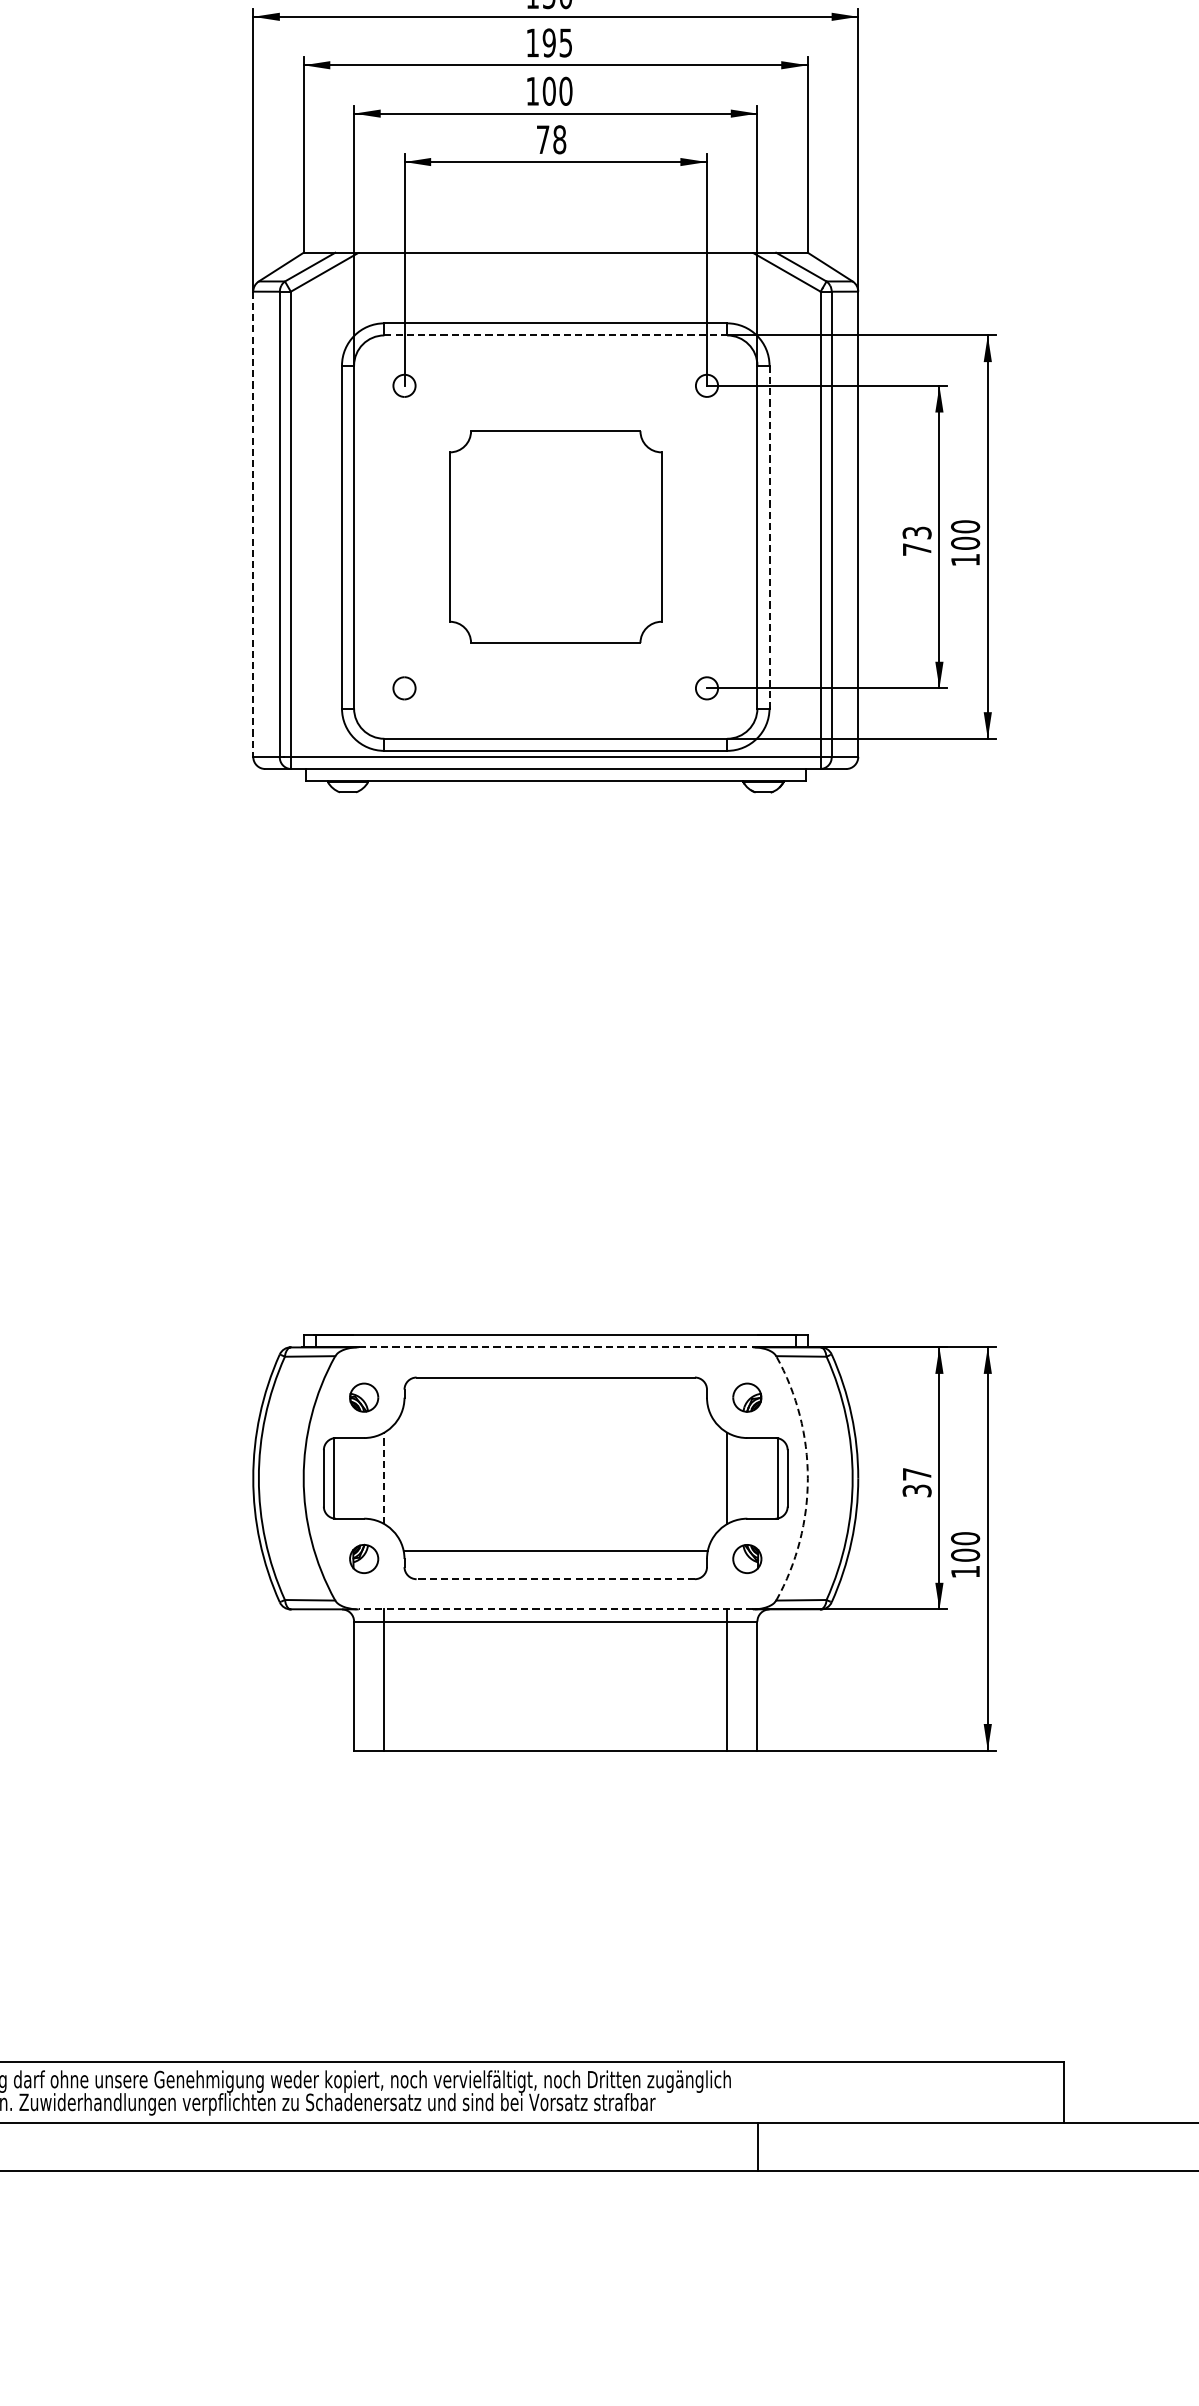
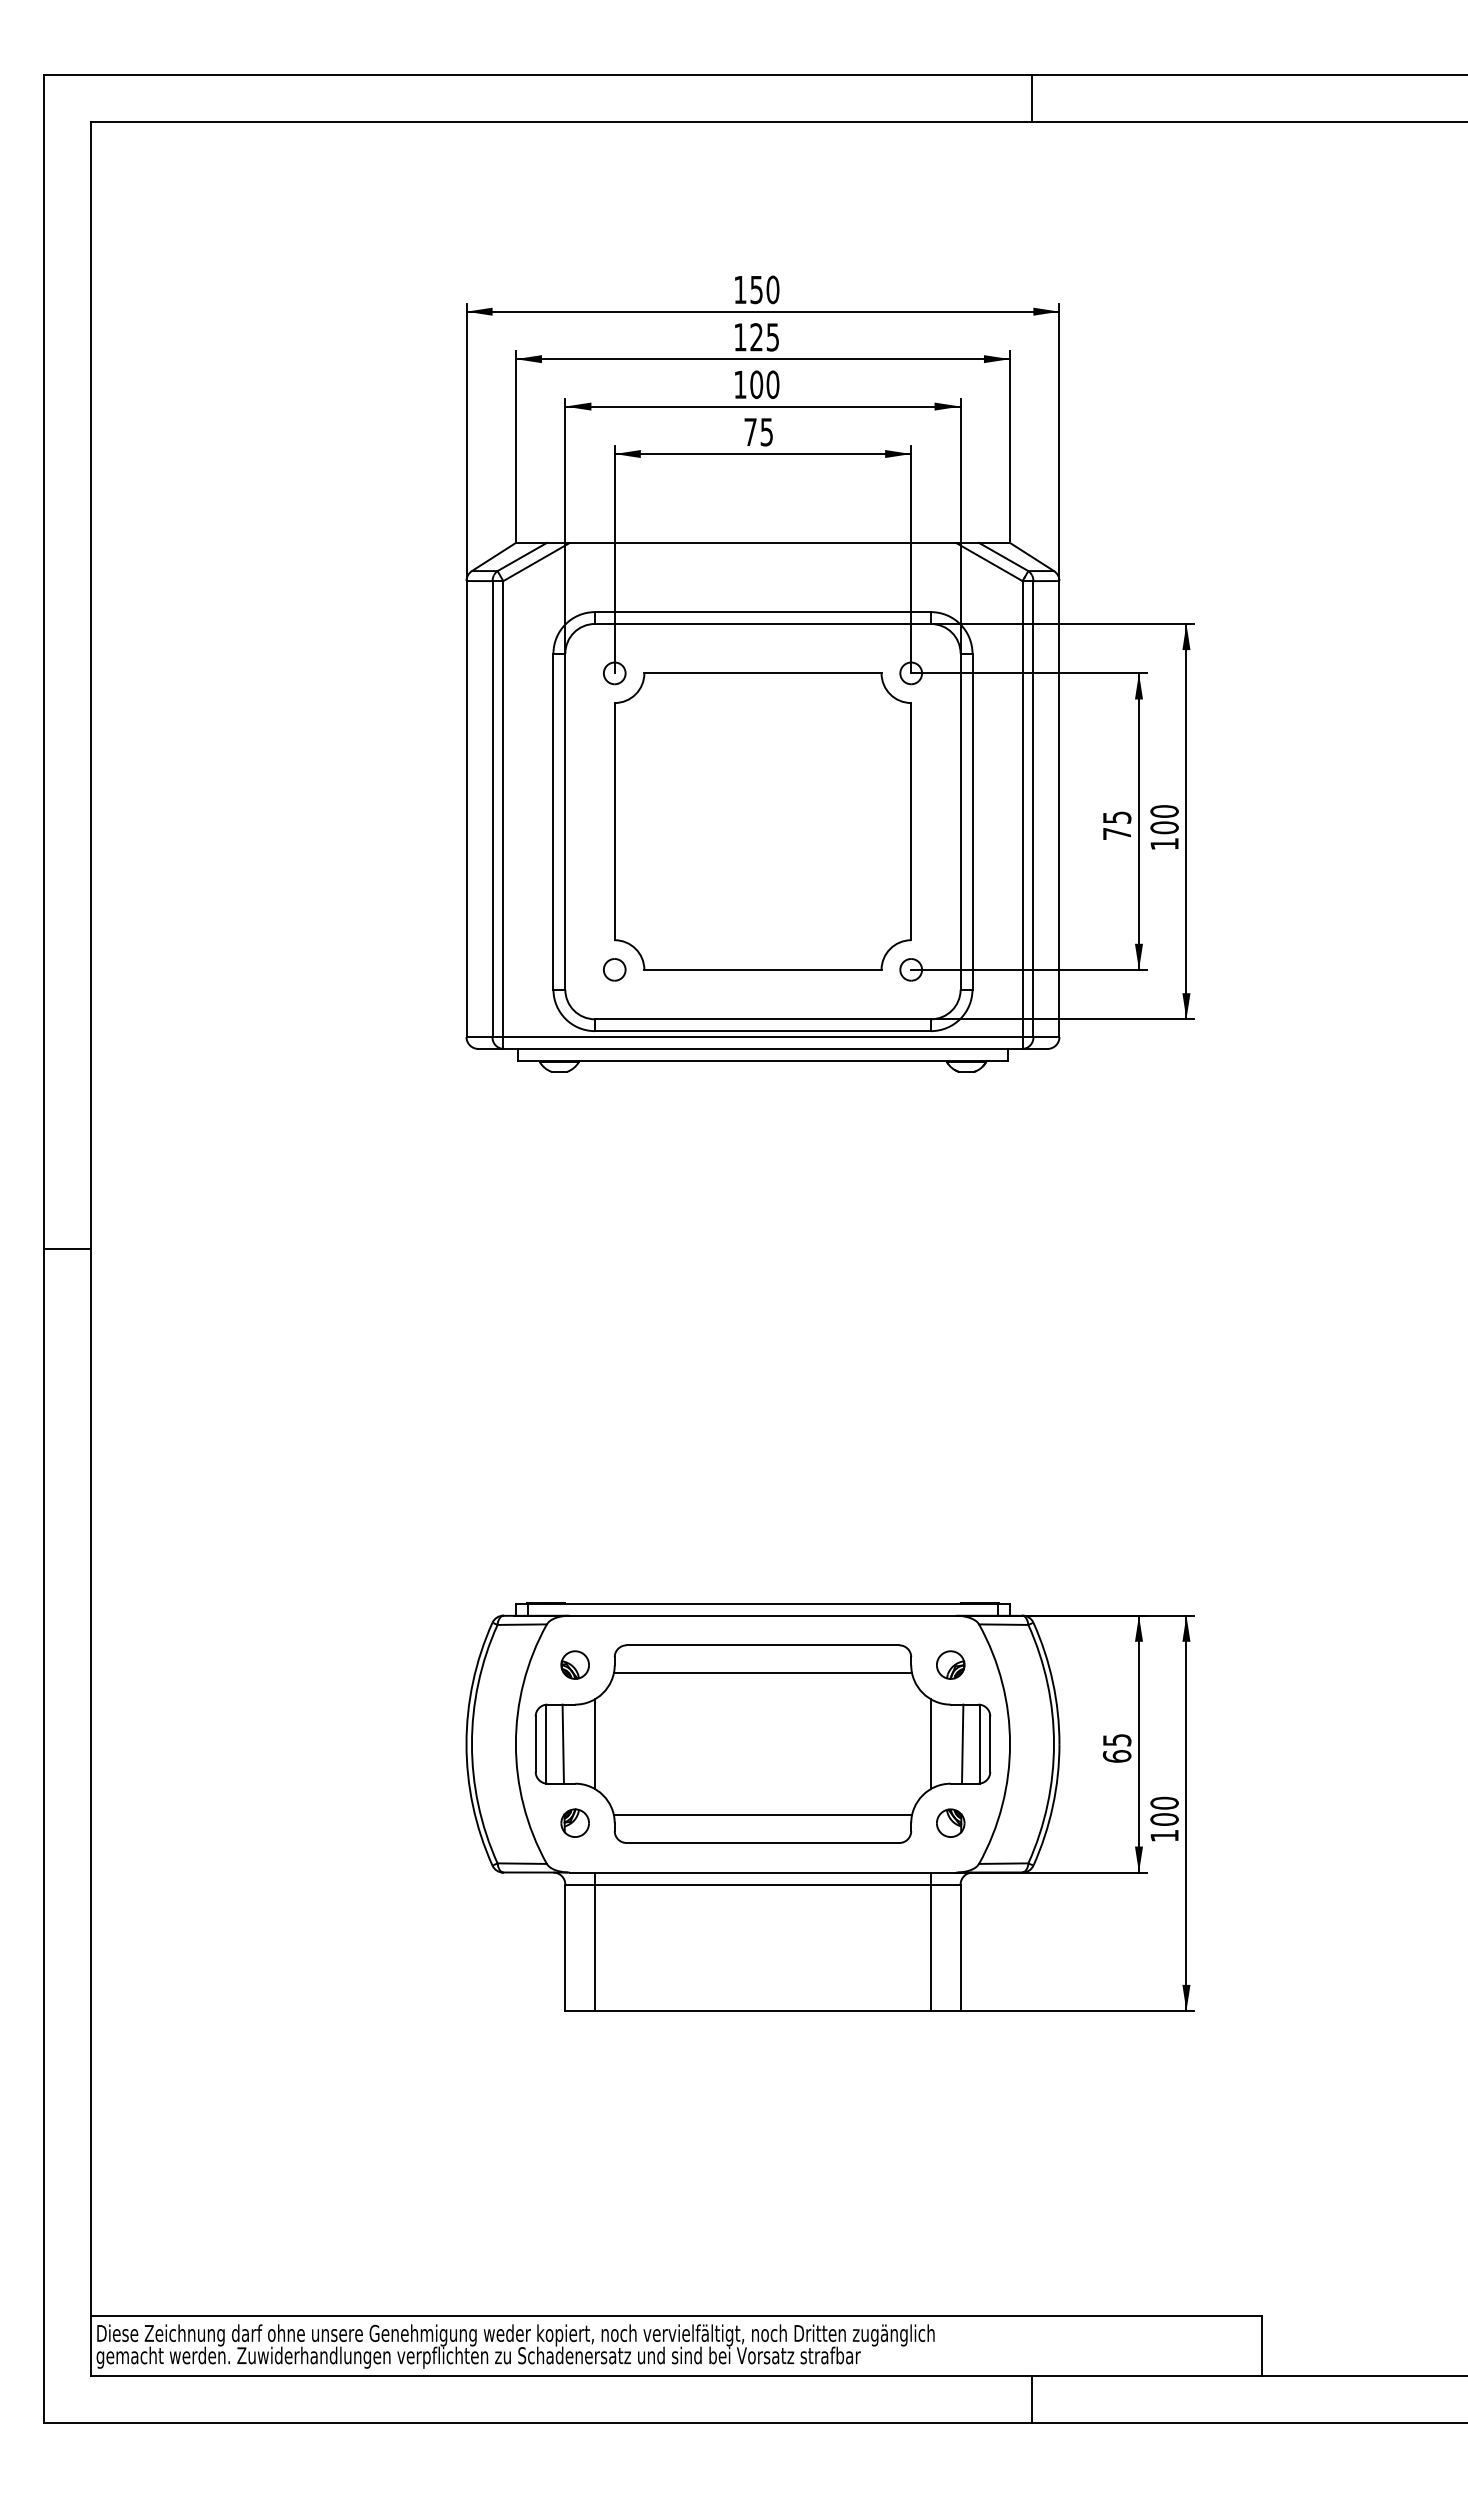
text: (549, 43) -> (756, 337), 195 -> 125
text: (559, 140) -> (766, 432), 78 -> 75
line: (556, 334) -> (763, 623), dashed -> solid
line: (253, 524) -> (466, 809), dashed -> solid
text: (916, 532) -> (1116, 817), 73 -> 75
part: (555, 536) -> (762, 821), size x1.43
line: (769, 537) -> (972, 822), dashed -> solid
line: (556, 1347) -> (763, 1615), dashed -> solid
line: (555, 1406) -> (762, 1673), added
line: (351, 1477) -> (562, 1743), added
line: (759, 1477) -> (962, 1743), added
line: (383, 1478) -> (594, 1744), dashed -> solid
arc: (808, 1478) -> (1010, 1744), dashed -> solid
text: (916, 1482) -> (1116, 1748), 37 -> 65
line: (555, 1578) -> (762, 1842), dashed -> solid
line: (555, 1609) -> (762, 1872), dashed -> solid
line: (758, 2147) -> (1032, 2399), moved

